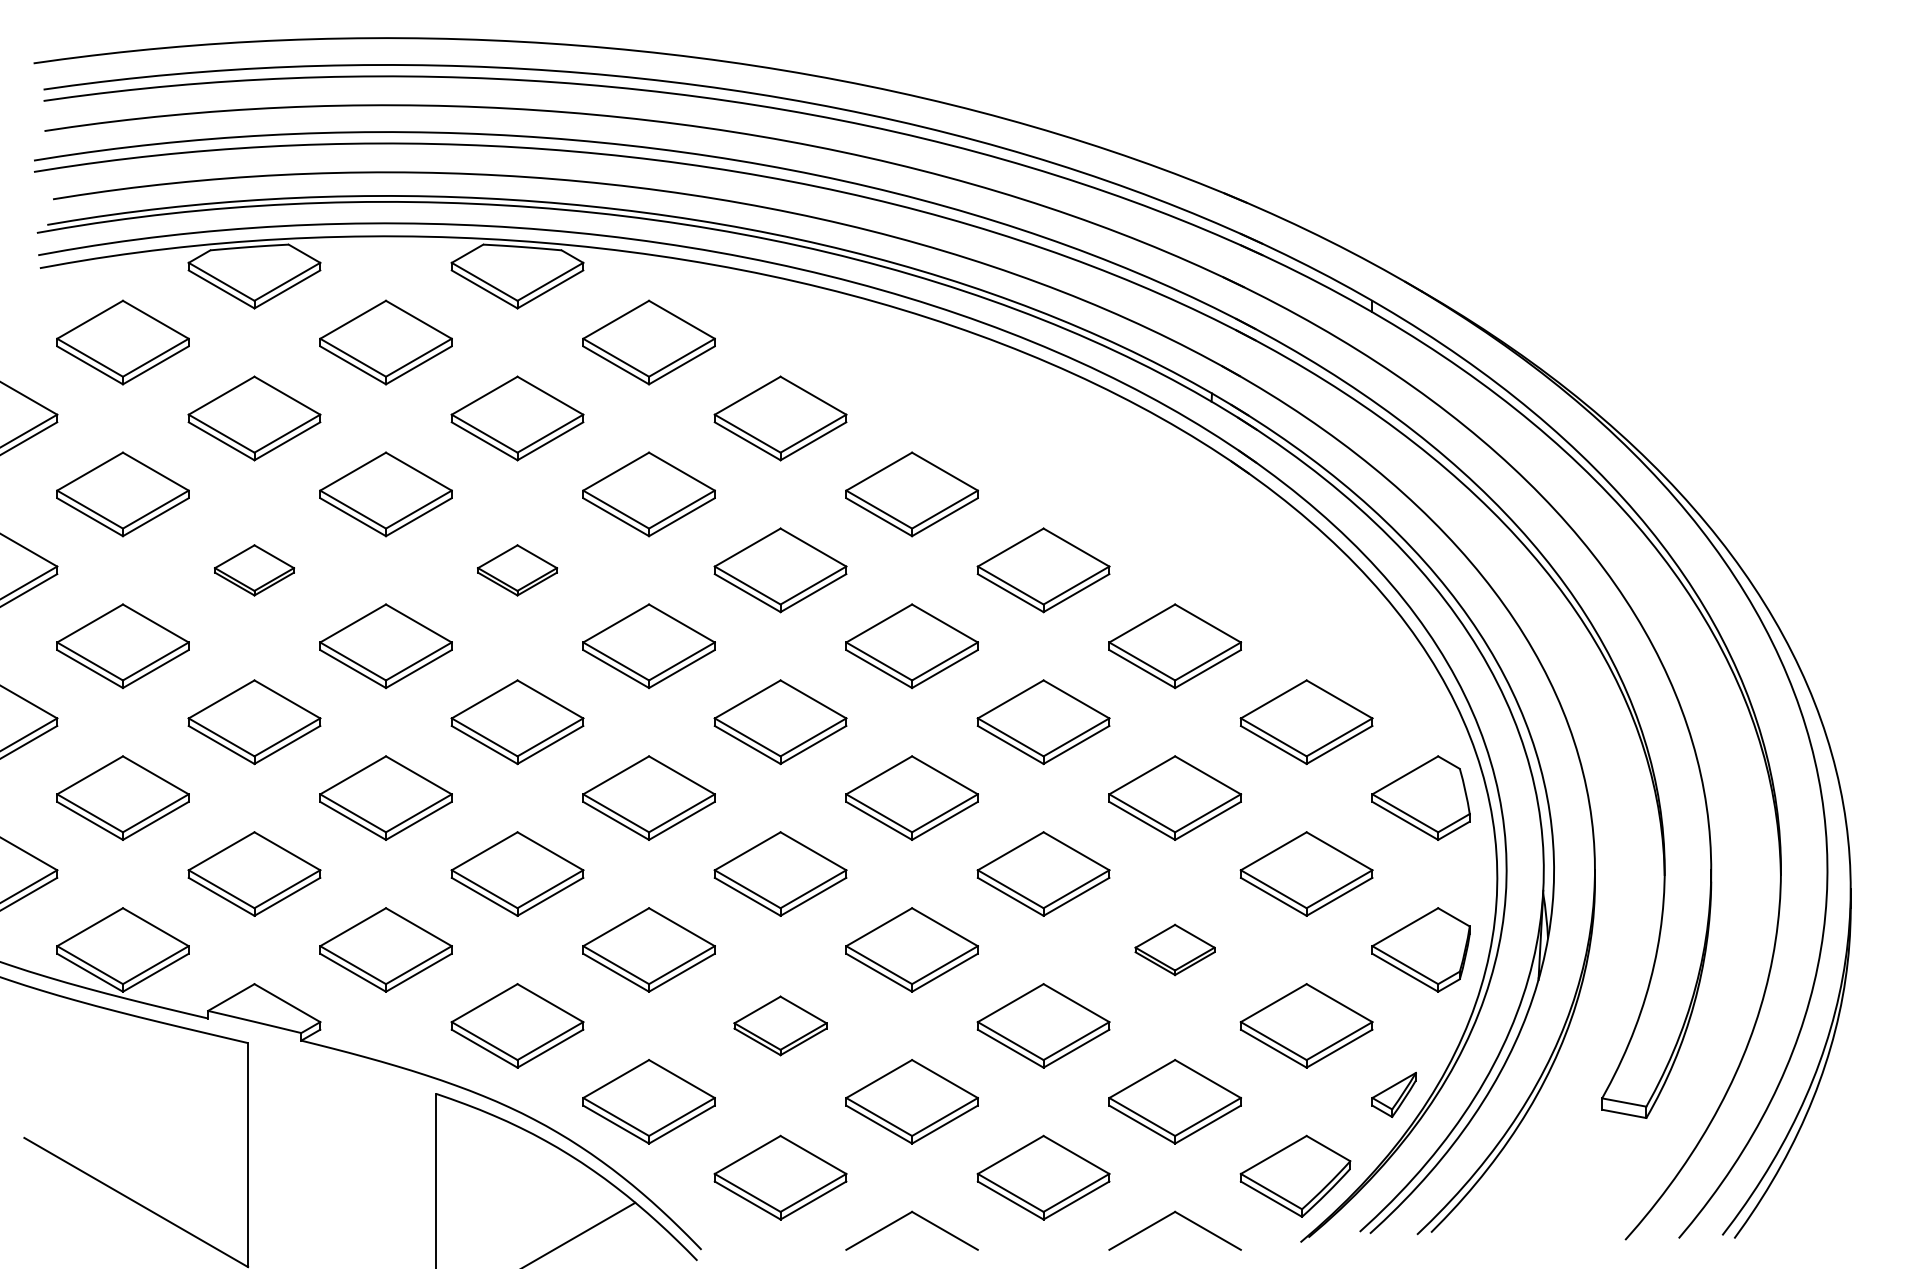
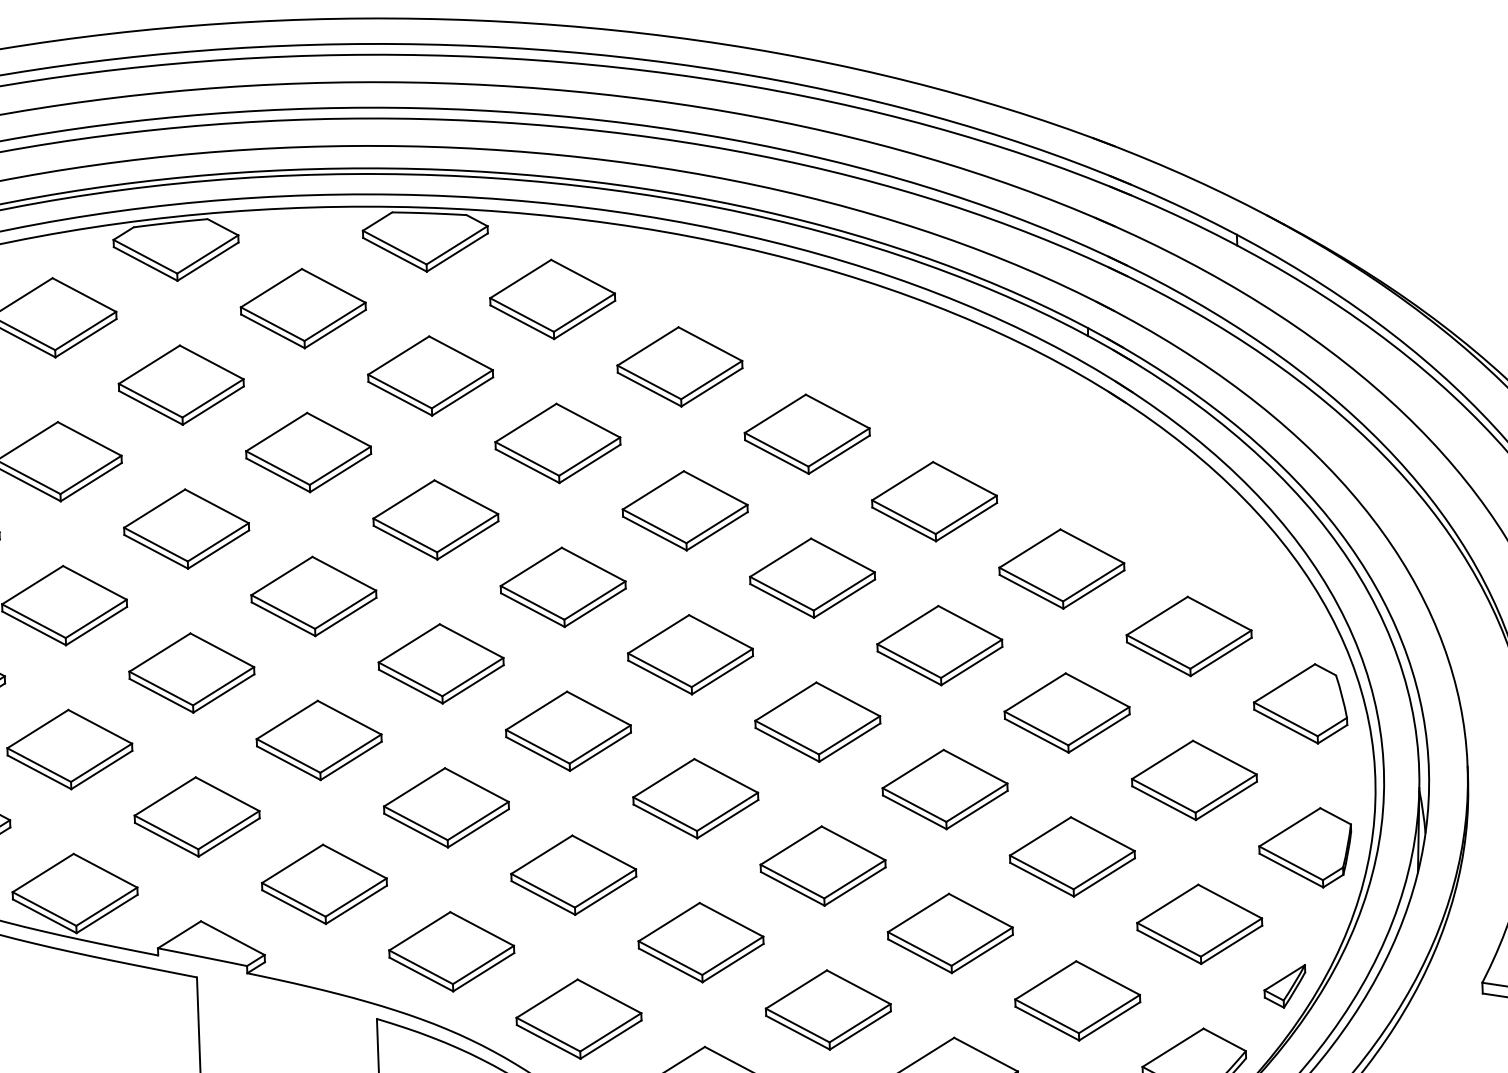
part: (254, 570) -> (186, 529), size x1.67
part: (517, 570) -> (435, 520), size x1.67
part: (1174, 949) -> (1071, 856), size x1.67
part: (780, 1025) -> (701, 942), size x1.43

